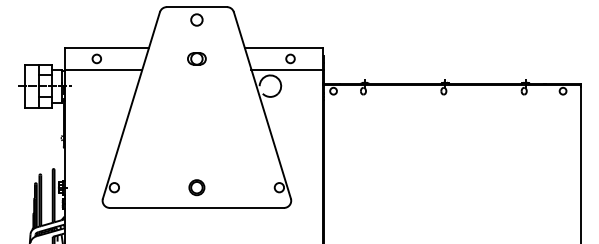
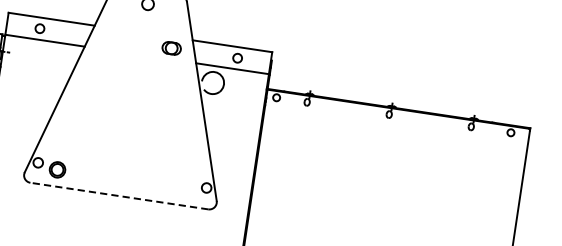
part: (196, 58) -> (171, 47), moved
part: (196, 187) -> (57, 169), moved
line: (196, 207) -> (119, 195), solid -> dashed

